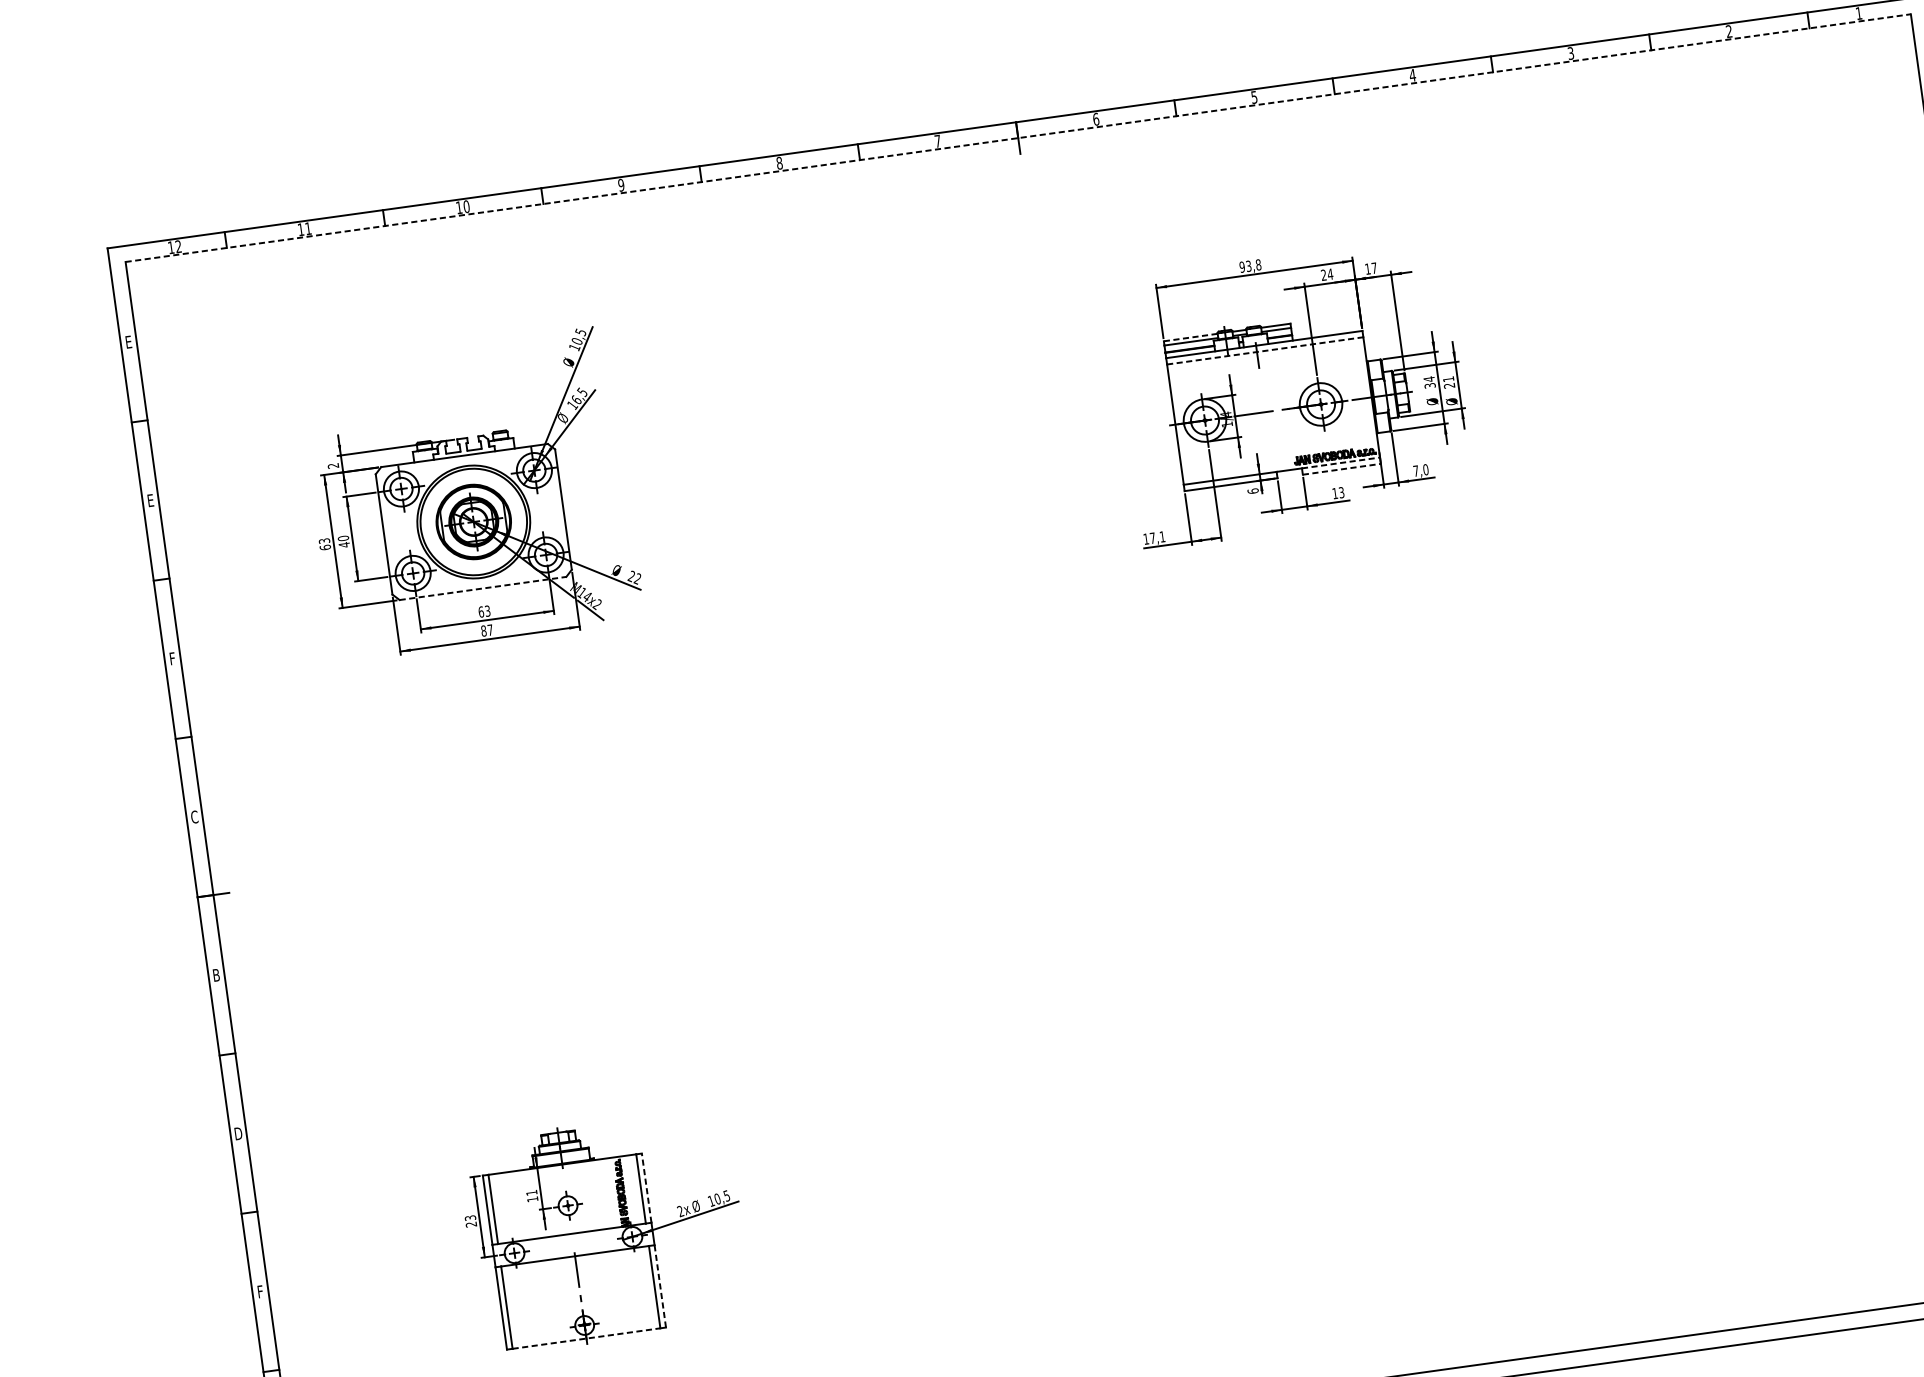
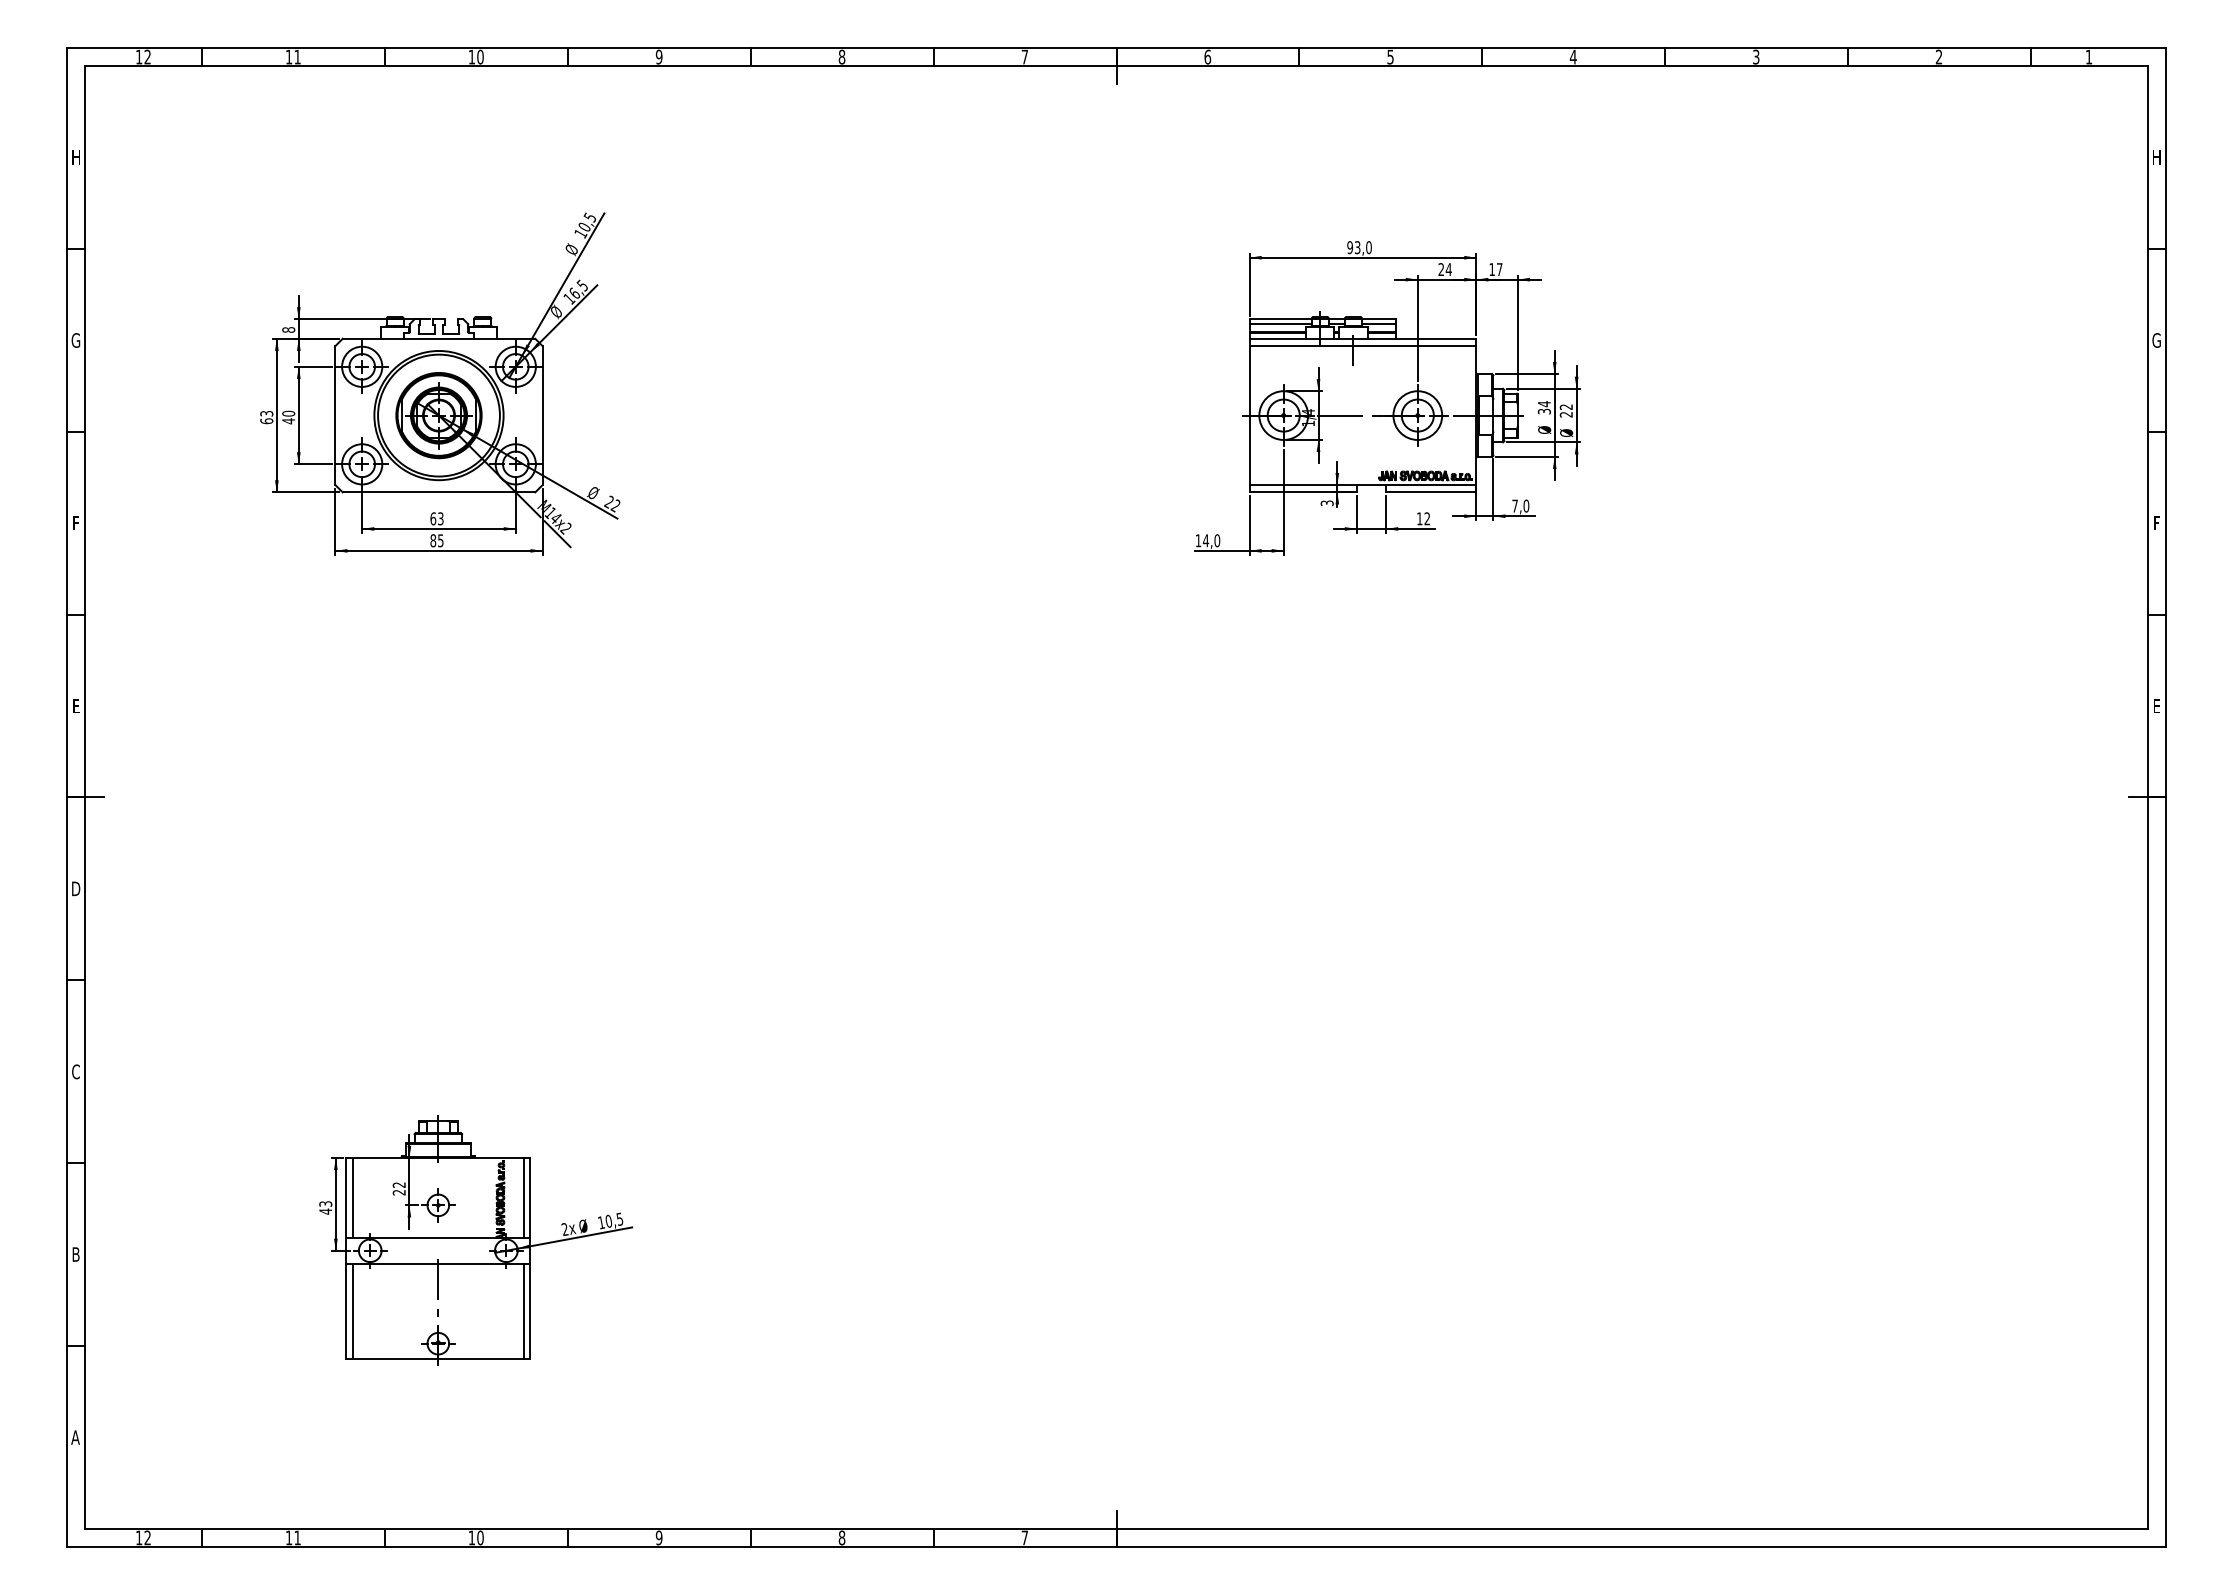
line: (1018, 138) -> (1116, 66), dashed -> solid
text: (1258, 264) -> (1368, 247), 93,8 -> 93,0
line: (1191, 337) -> (1281, 319), dashed -> solid
text: (128, 342) -> (75, 157), E -> H
line: (1265, 351) -> (1363, 346), dashed -> solid
text: (1447, 378) -> (1565, 406), 21 -> 22
line: (1341, 463) -> (1431, 485), dashed -> solid
text: (333, 465) -> (288, 329), 2 -> 8
line: (1342, 469) -> (1431, 492), dashed -> solid
text: (1252, 491) -> (1326, 503), 6 -> 3
text: (1341, 492) -> (1427, 518), 13 -> 12
text: (150, 500) -> (75, 340), E -> G
text: (1157, 537) -> (1211, 540), 17,1 -> 14,0
line: (483, 588) -> (439, 492), dashed -> solid
text: (490, 629) -> (440, 540), 87 -> 85
text: (194, 816) -> (76, 705), C -> E
text: (216, 974) -> (76, 888), B -> D
text: (238, 1133) -> (76, 1071), D -> C
line: (646, 1187) -> (530, 1197), dashed -> solid
text: (531, 1195) -> (398, 1188), 11 -> 22
text: (471, 1224) -> (325, 1211), 23 -> 43
line: (660, 1286) -> (530, 1311), dashed -> solid
text: (259, 1291) -> (75, 1254), F -> B
line: (586, 1338) -> (438, 1358), dashed -> solid

